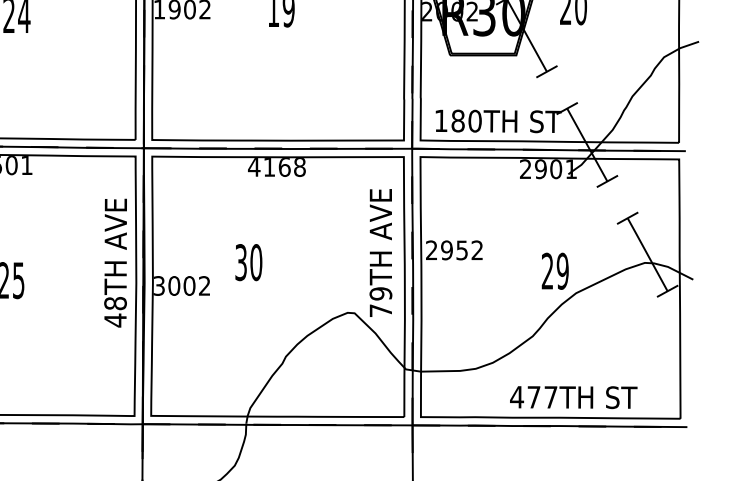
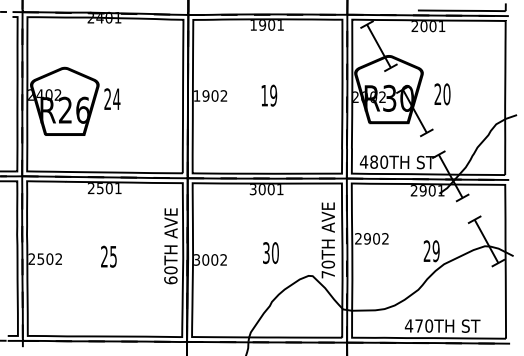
text: (440, 119) -> (363, 161), 180TH -> 480TH
text: (276, 167) -> (266, 189), 4168 -> 3001
text: (462, 249) -> (376, 238), 2952 -> 2902
text: (248, 263) -> (270, 253), moved
text: (381, 293) -> (328, 264), 79TH -> 70TH
text: (114, 312) -> (170, 275), 48TH -> 60TH
text: (551, 396) -> (429, 325), 477TH -> 470TH

